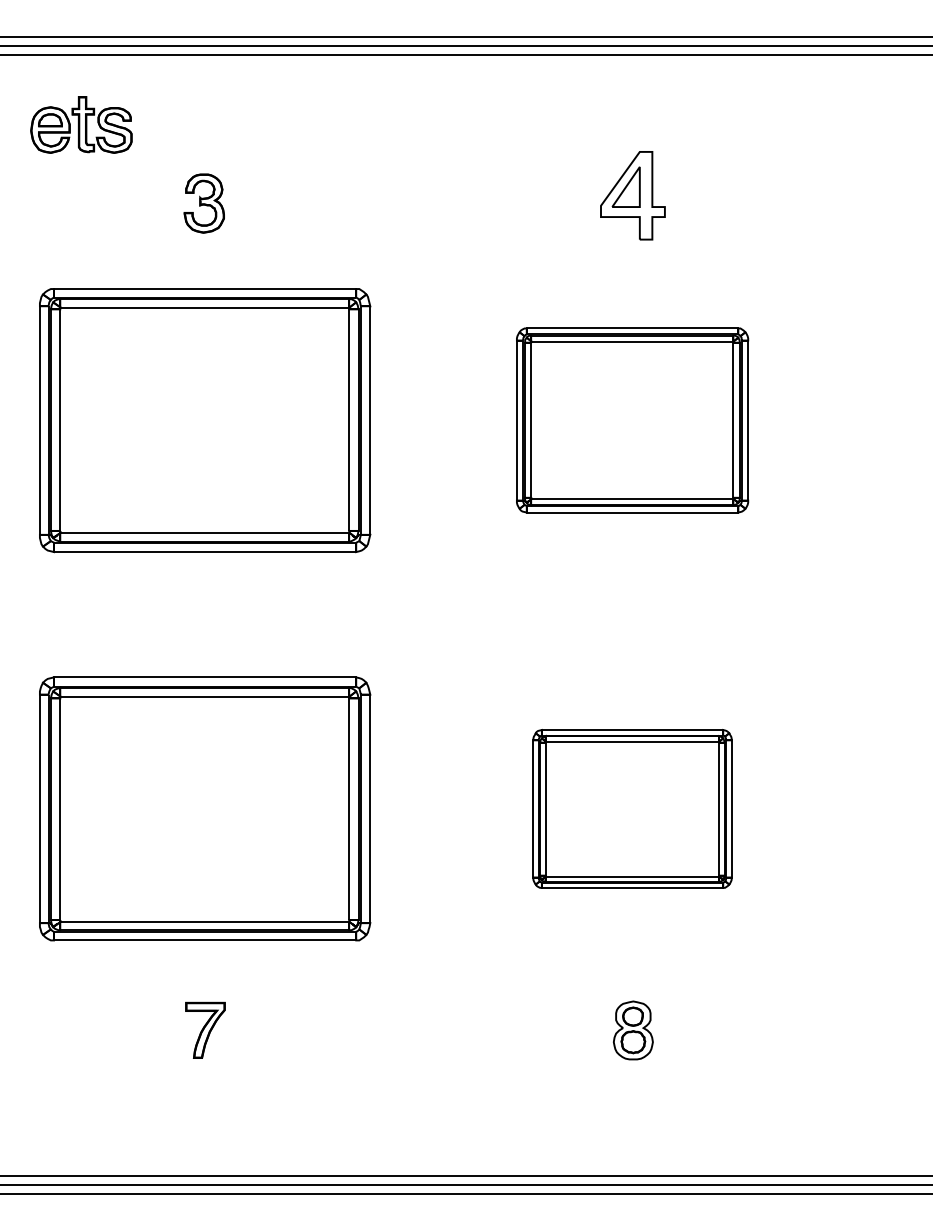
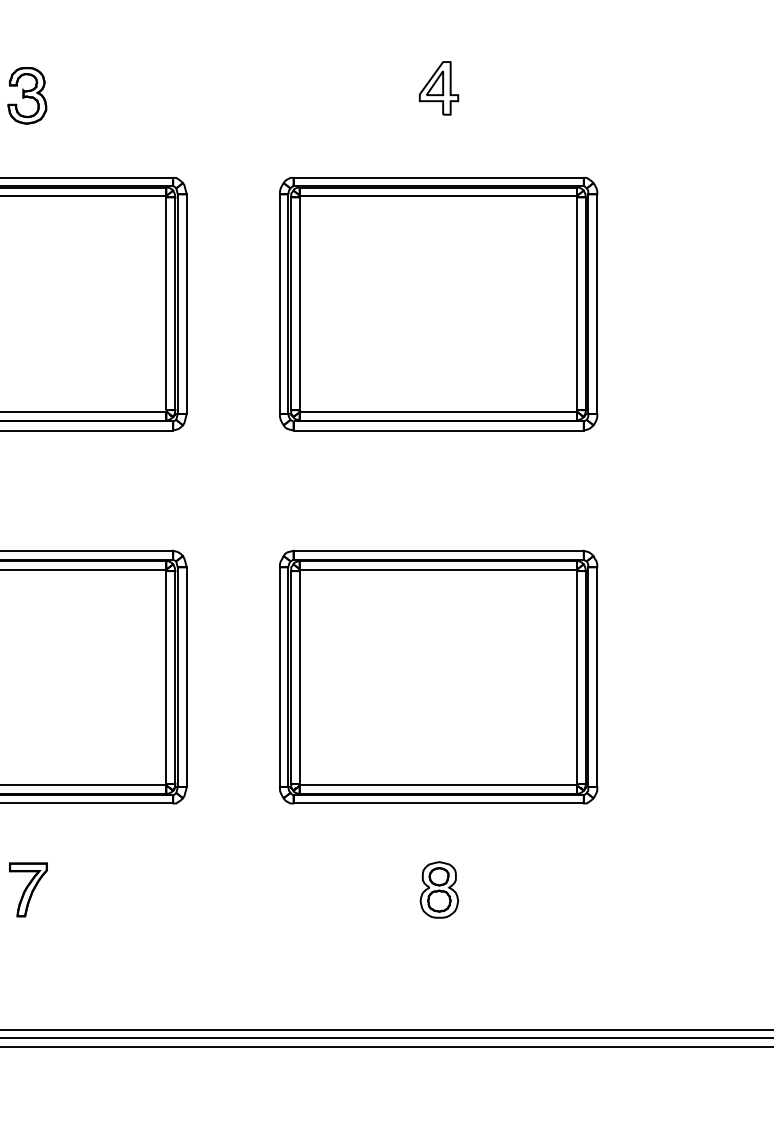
part: (632, 195) -> (438, 88), size x0.62
part: (632, 420) -> (438, 304), size x1.43
part: (632, 808) -> (438, 676), size x1.67

